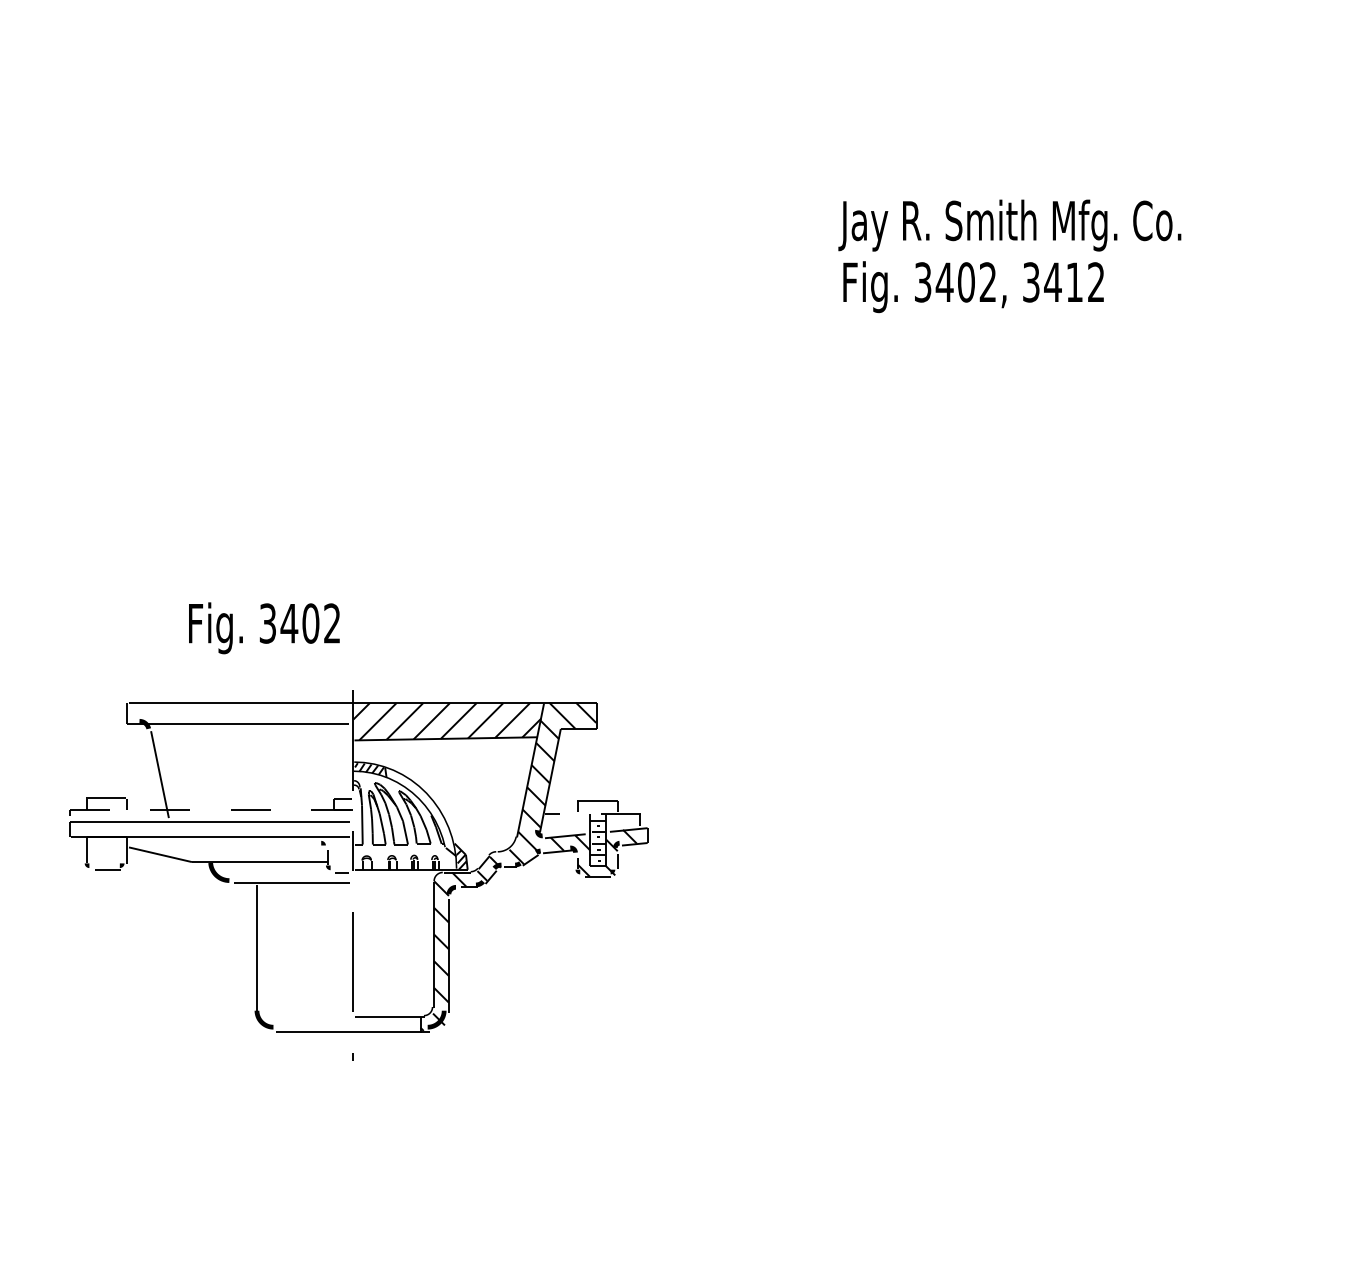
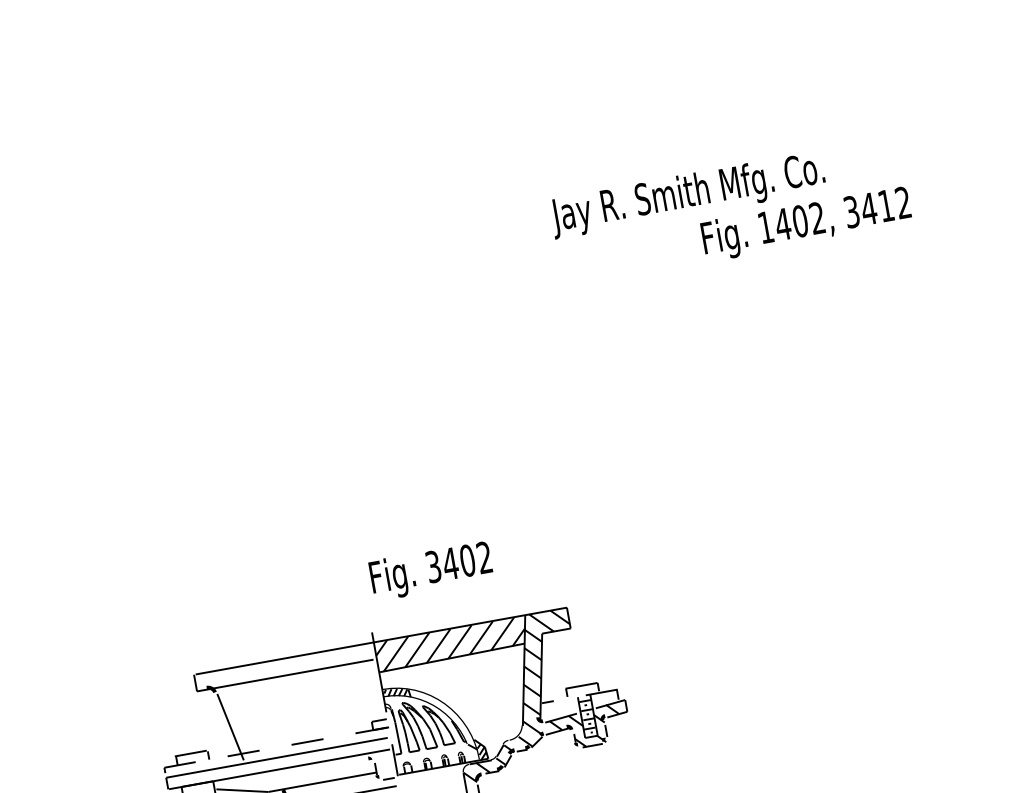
text: (1009, 225) -> (687, 195), moved
text: (923, 282) -> (766, 227), 3402, -> 1402,
text: (264, 628) -> (431, 571), moved

